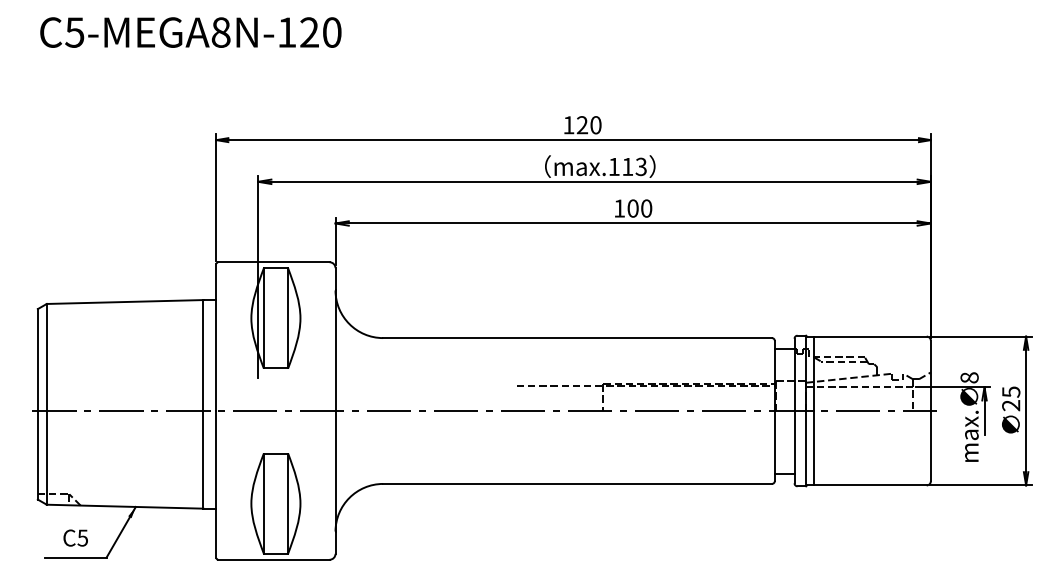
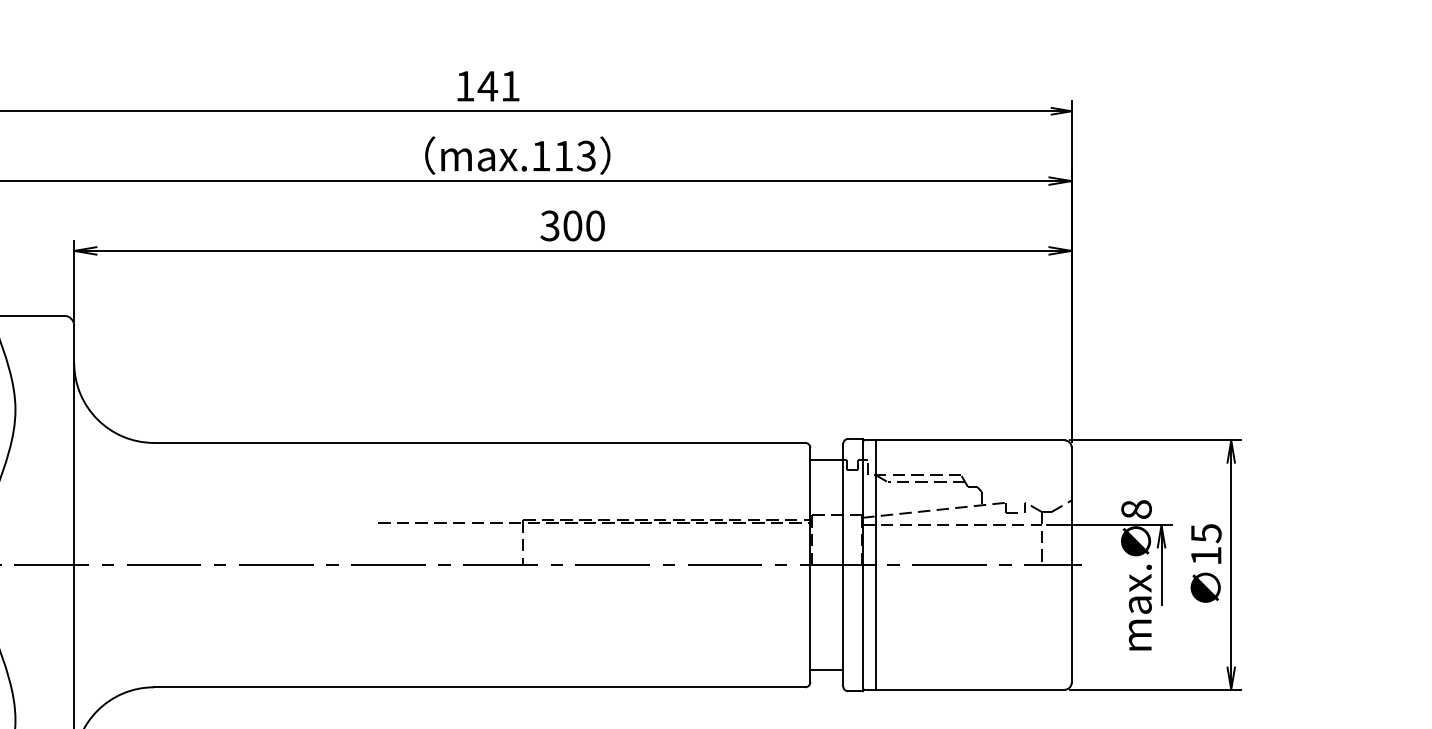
text: (588, 125) -> (498, 86), 120 -> 141
text: (618, 208) -> (548, 225), 100 -> 300
text: (1011, 405) -> (1206, 555), 25 -> 15

